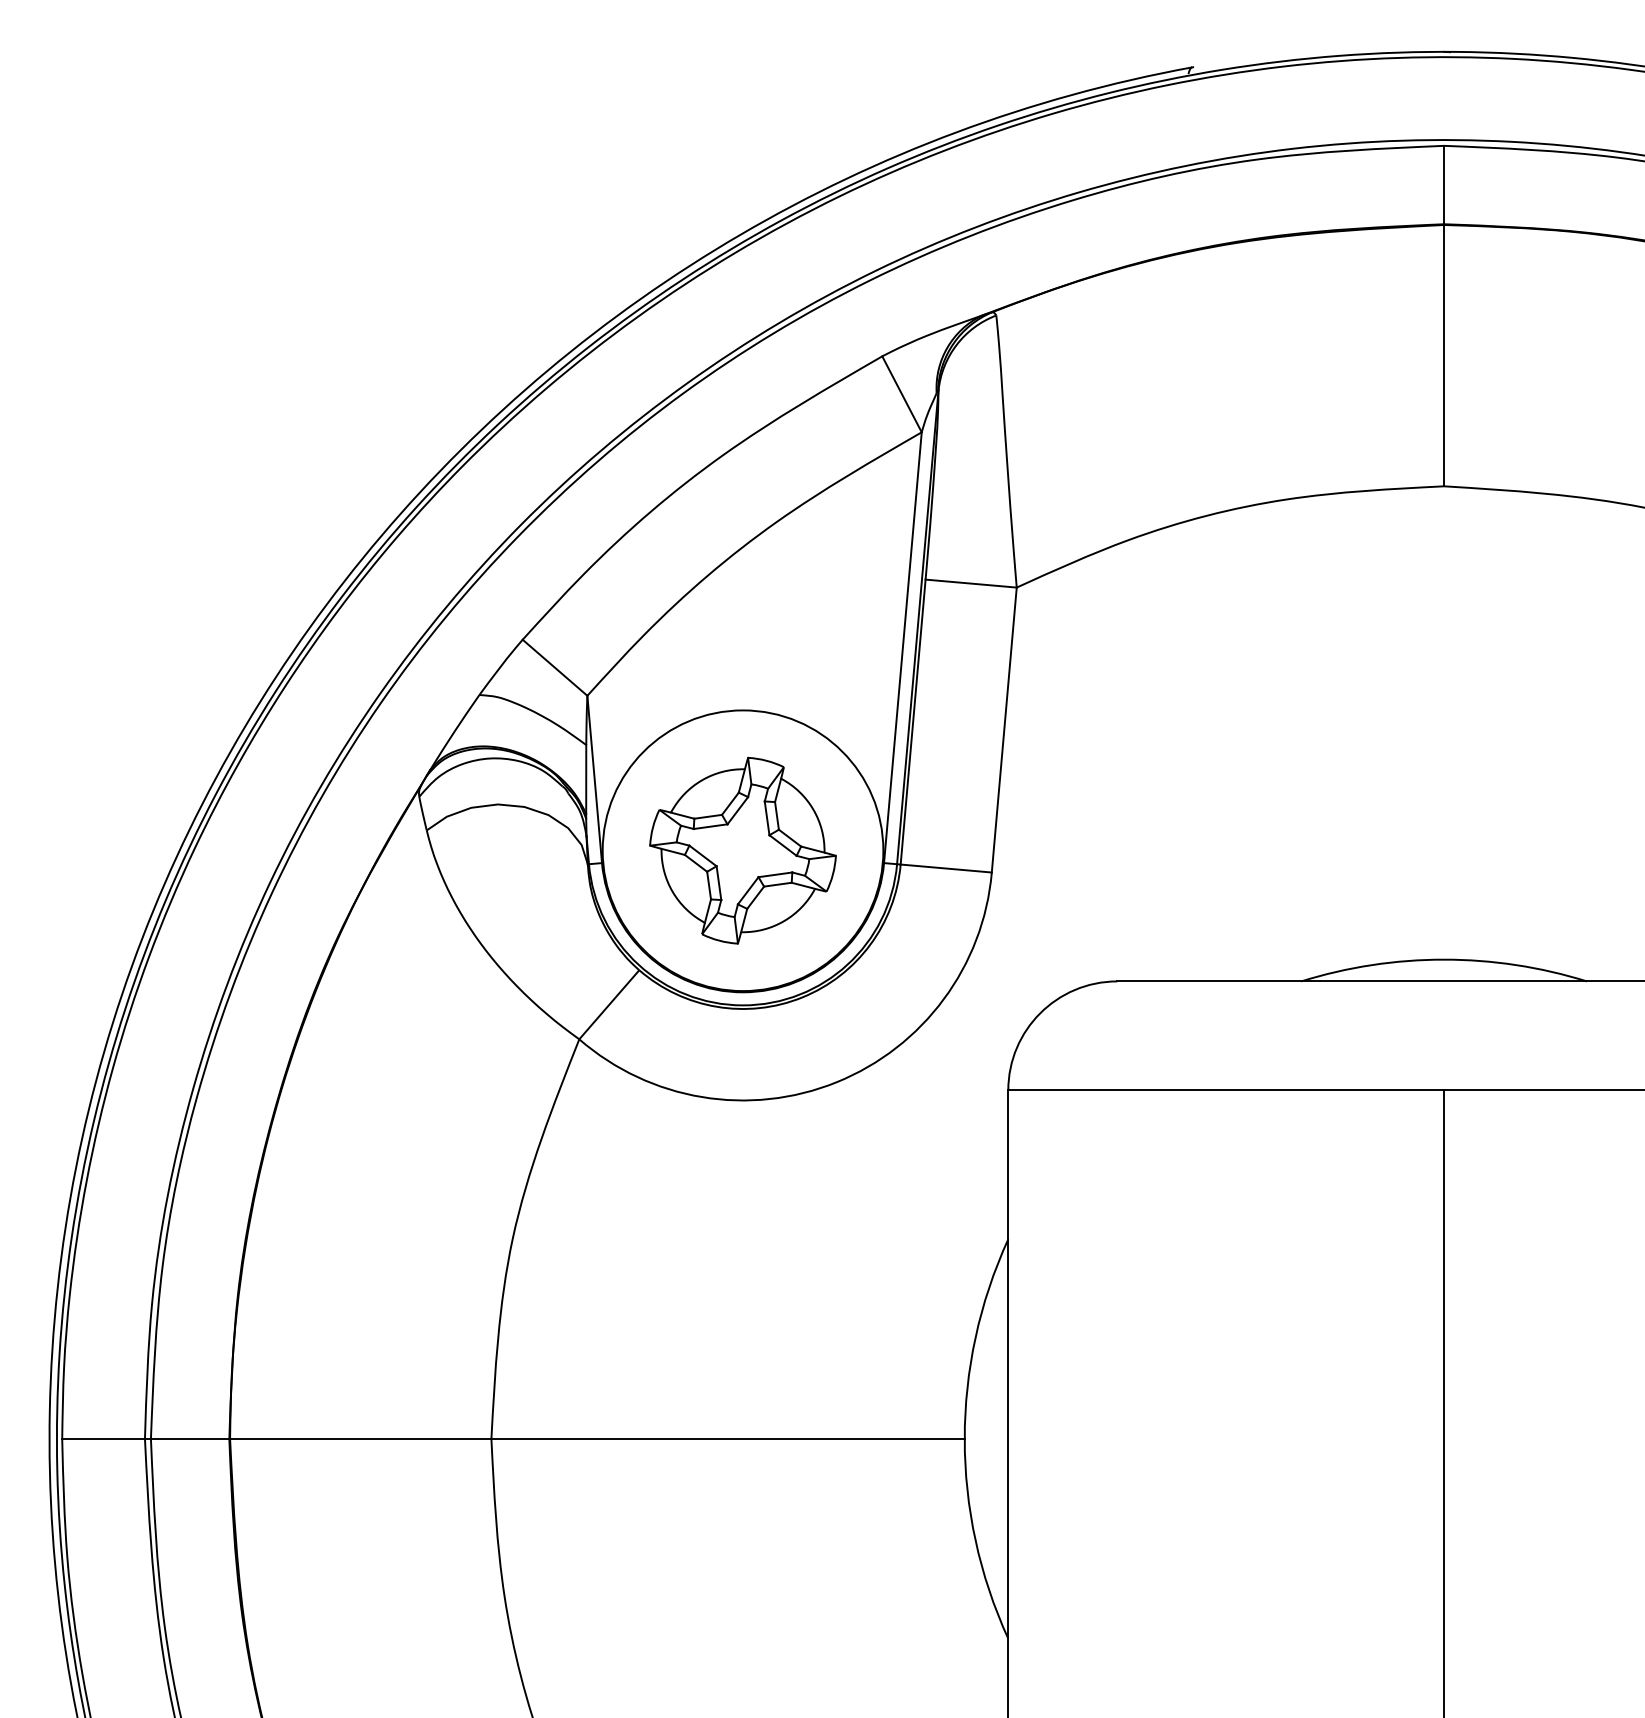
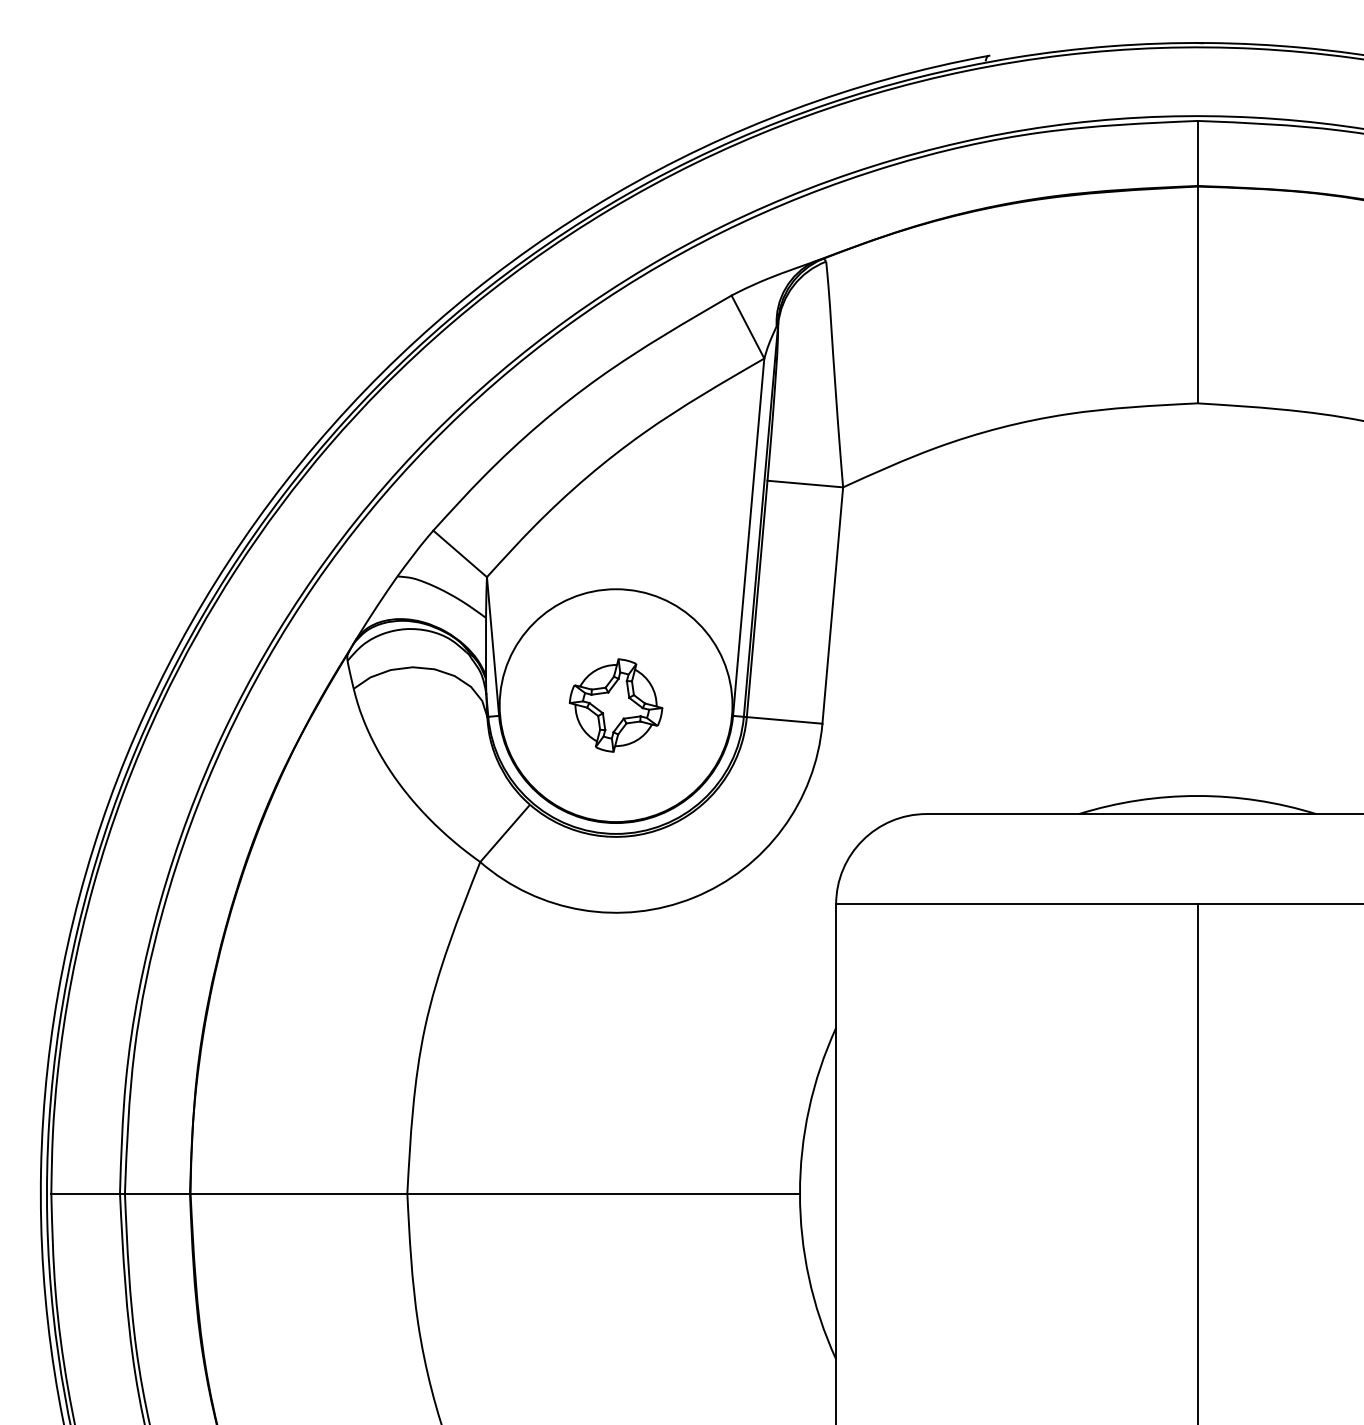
part: (742, 850) -> (615, 705), size x0.6

